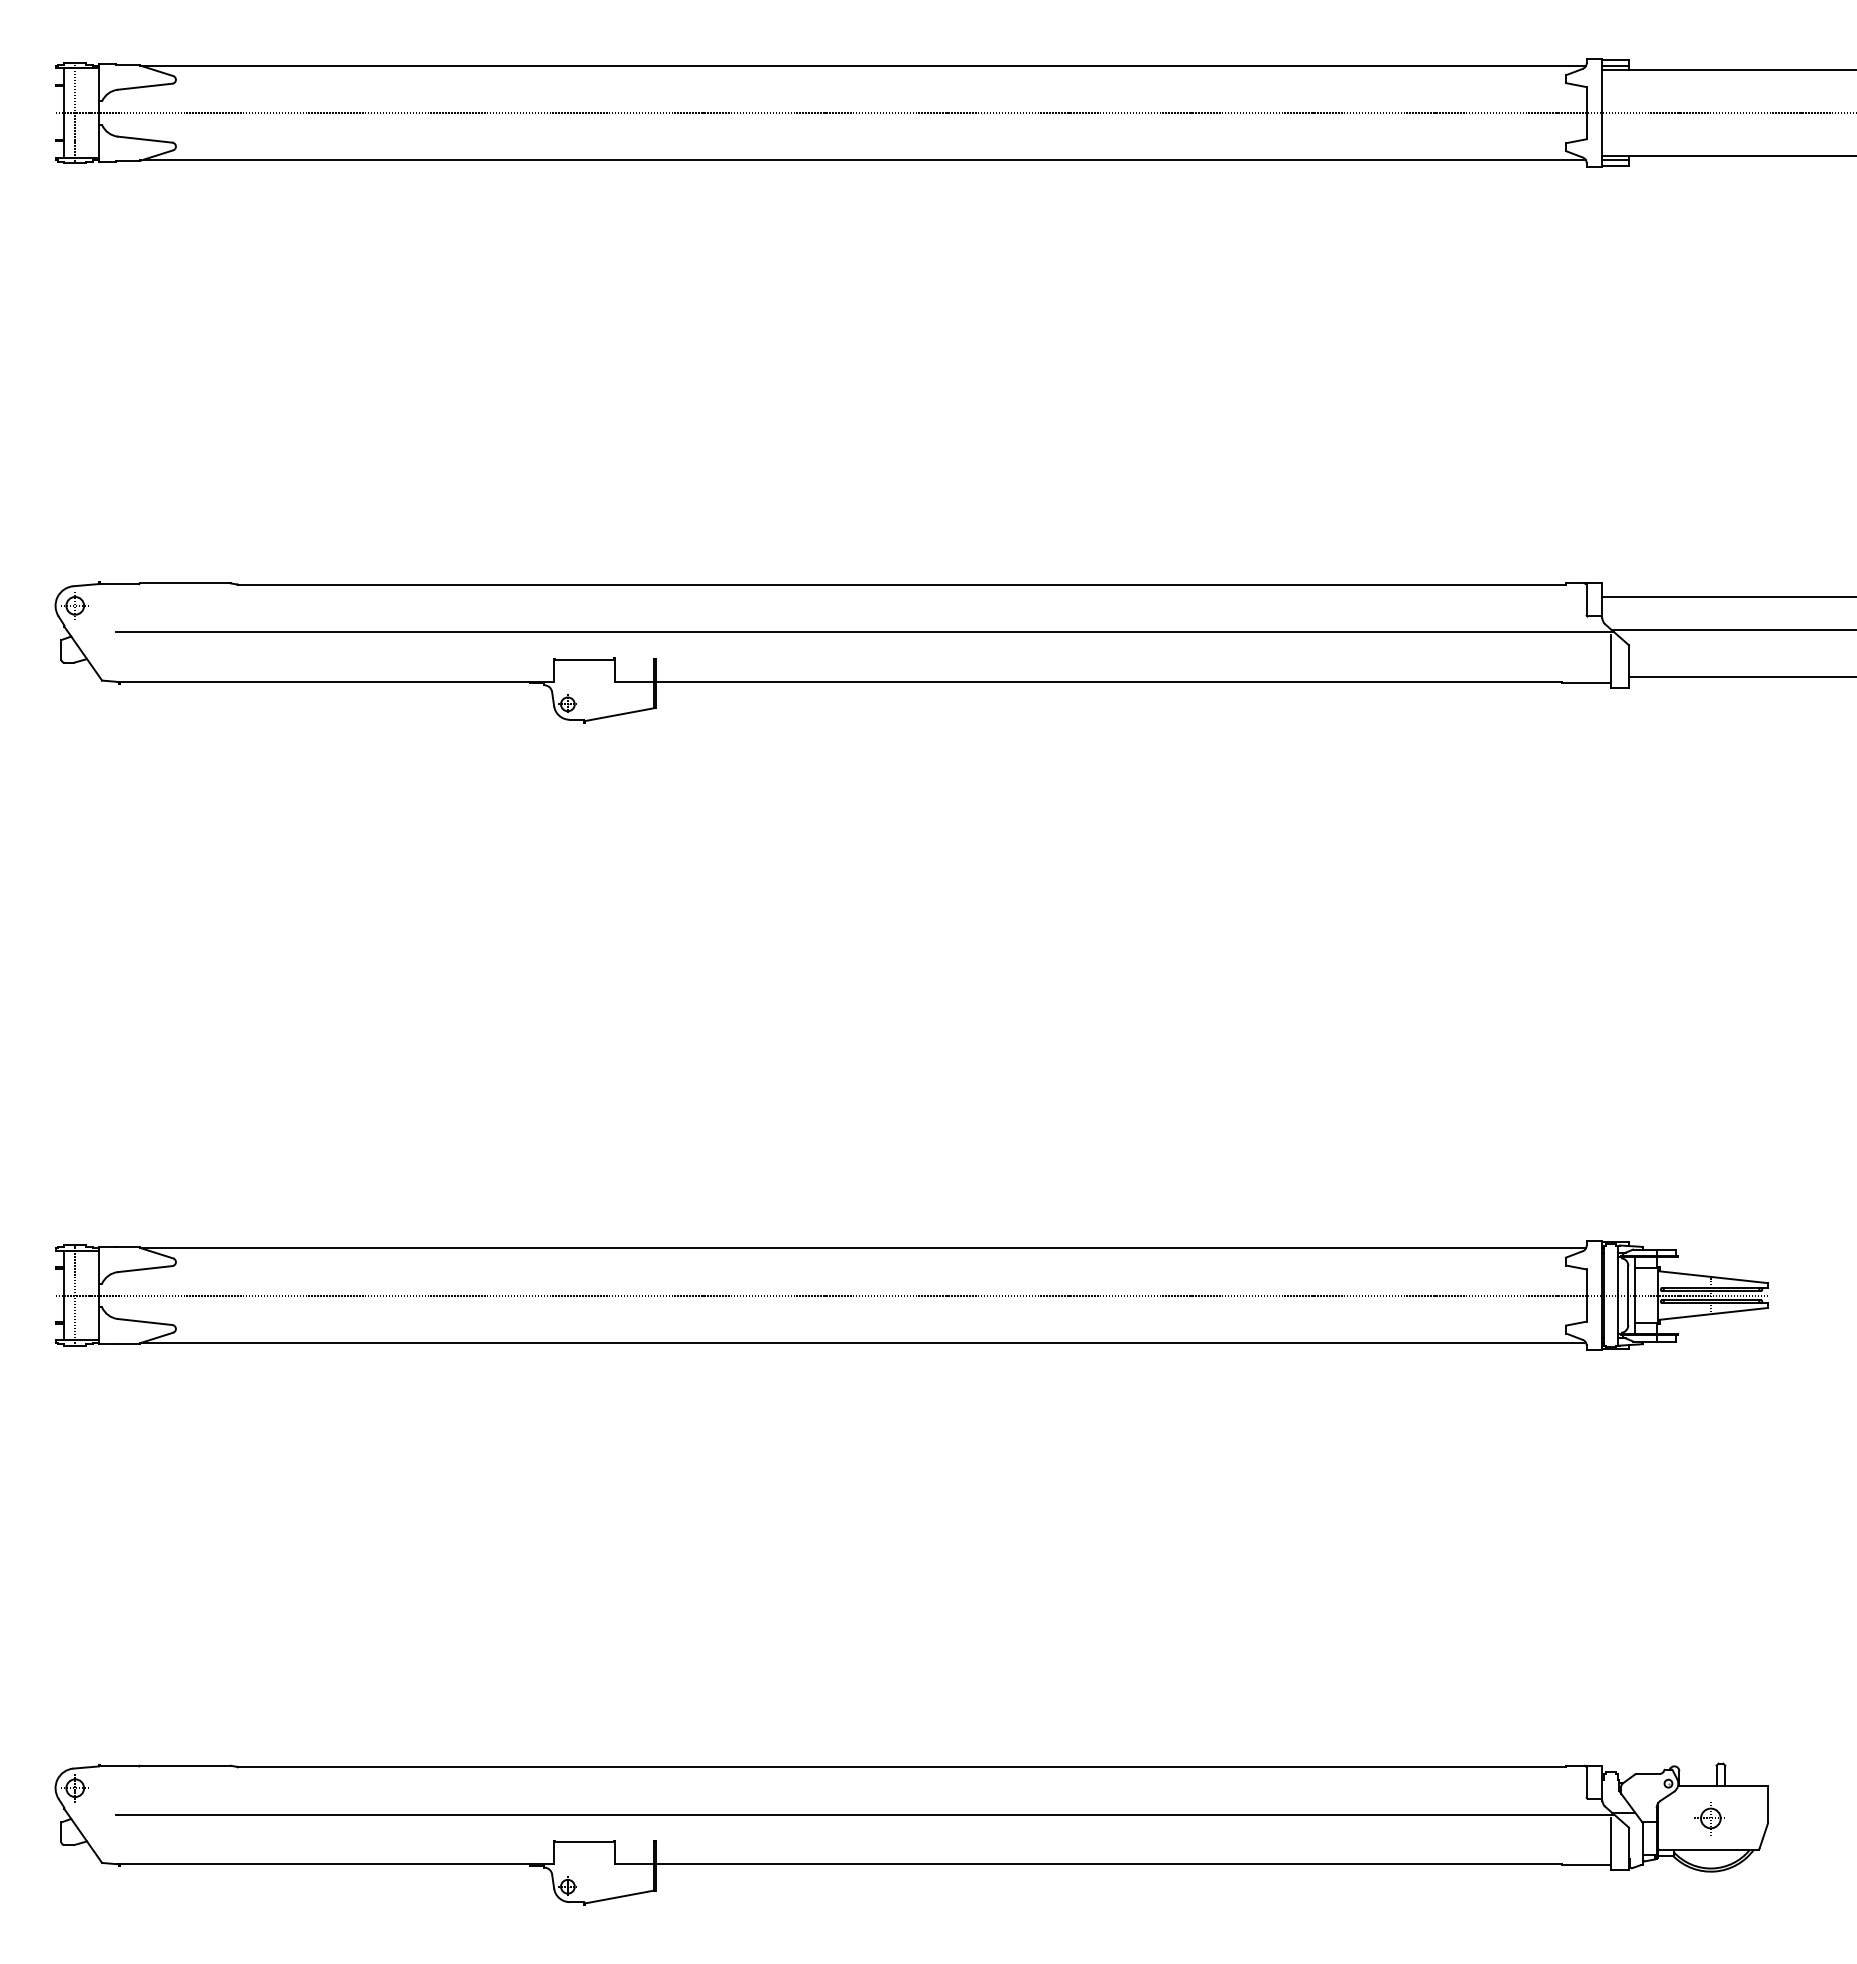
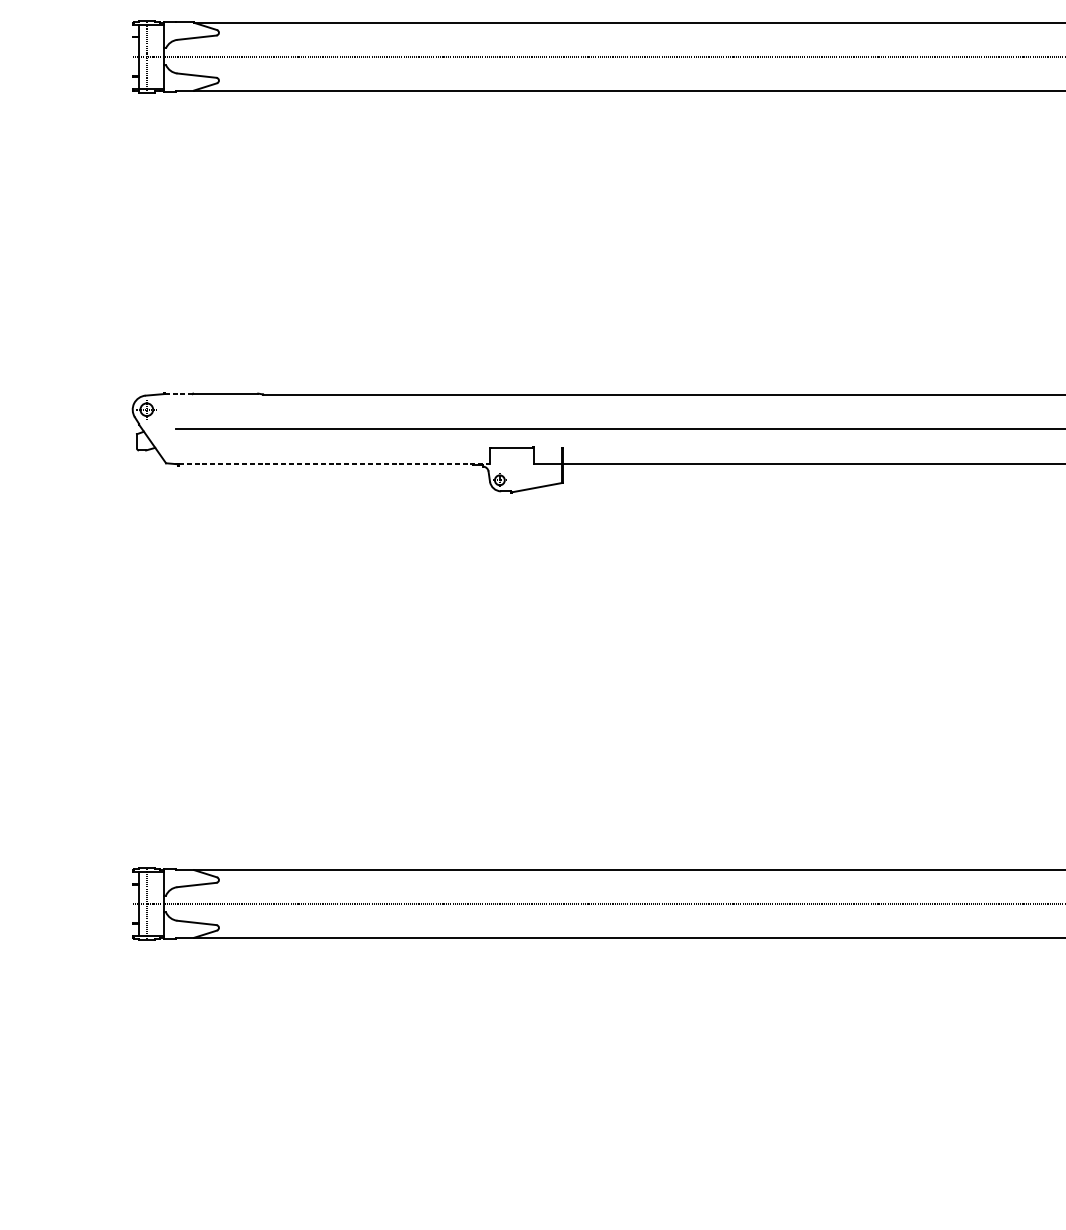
line: (119, 584) -> (178, 394), solid -> dashed
line: (337, 681) -> (334, 463), solid -> dashed

